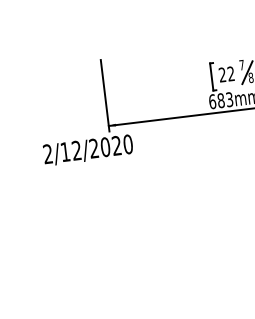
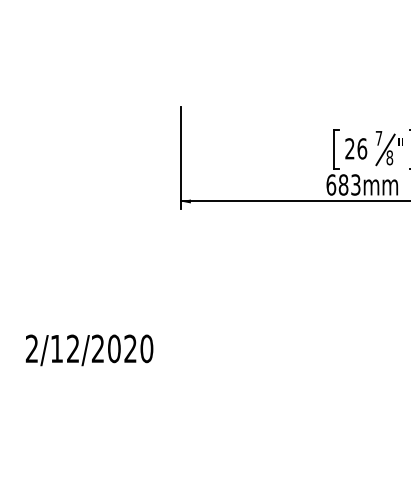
text: (231, 73) -> (362, 148), 22 -> 26
text: (88, 150) -> (89, 350), moved

